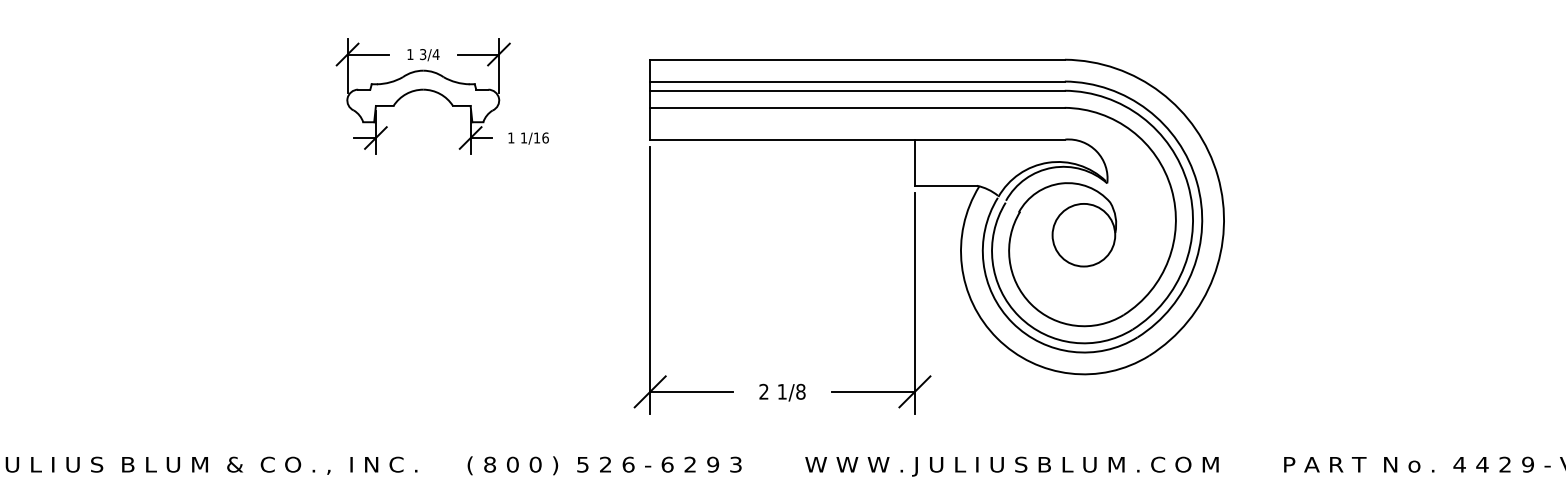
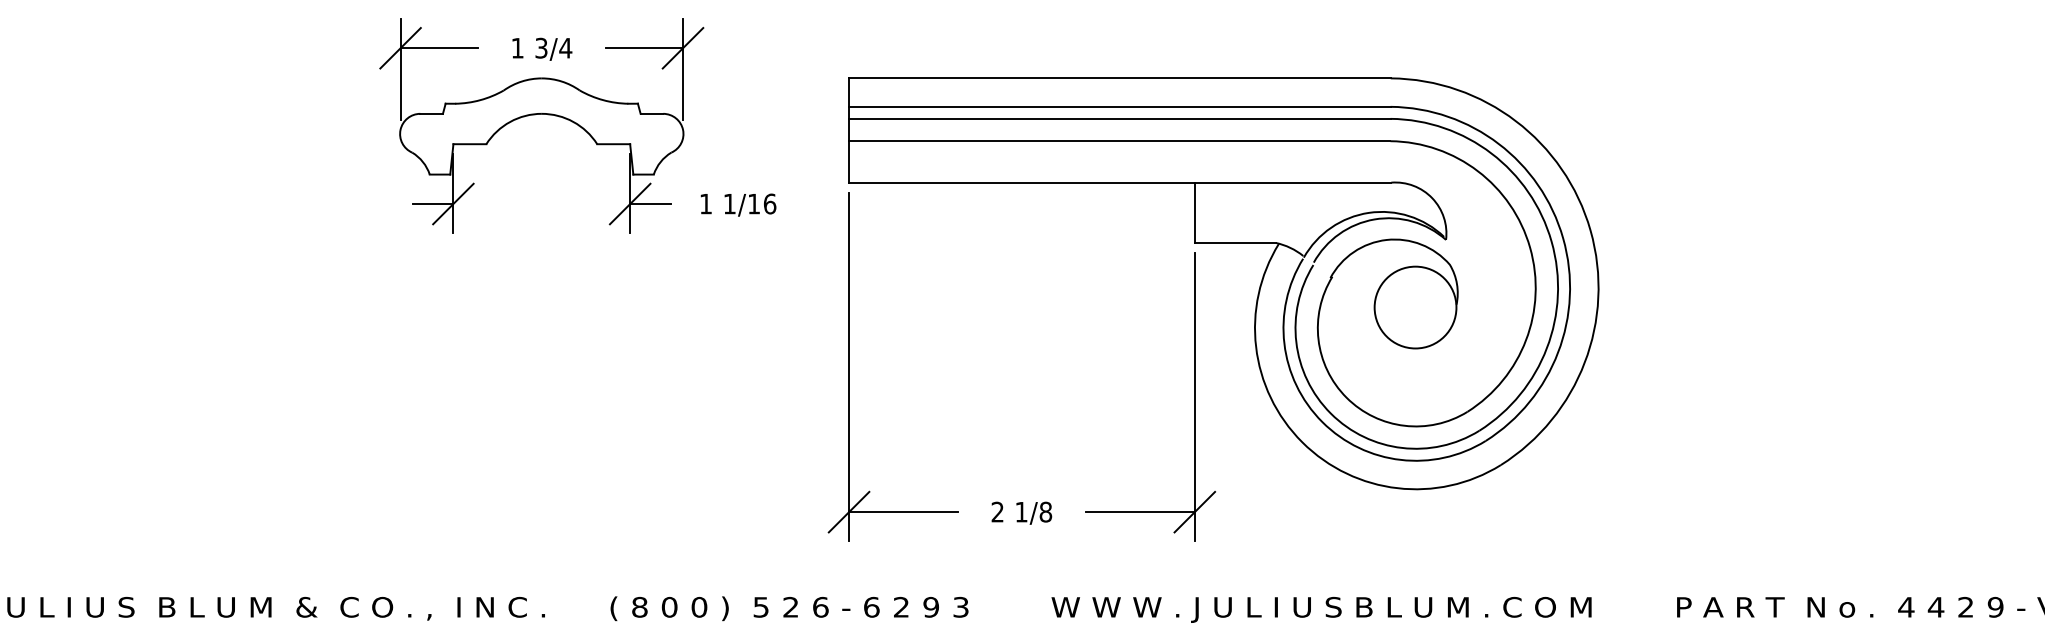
part: (442, 95) -> (577, 125), size x1.43

